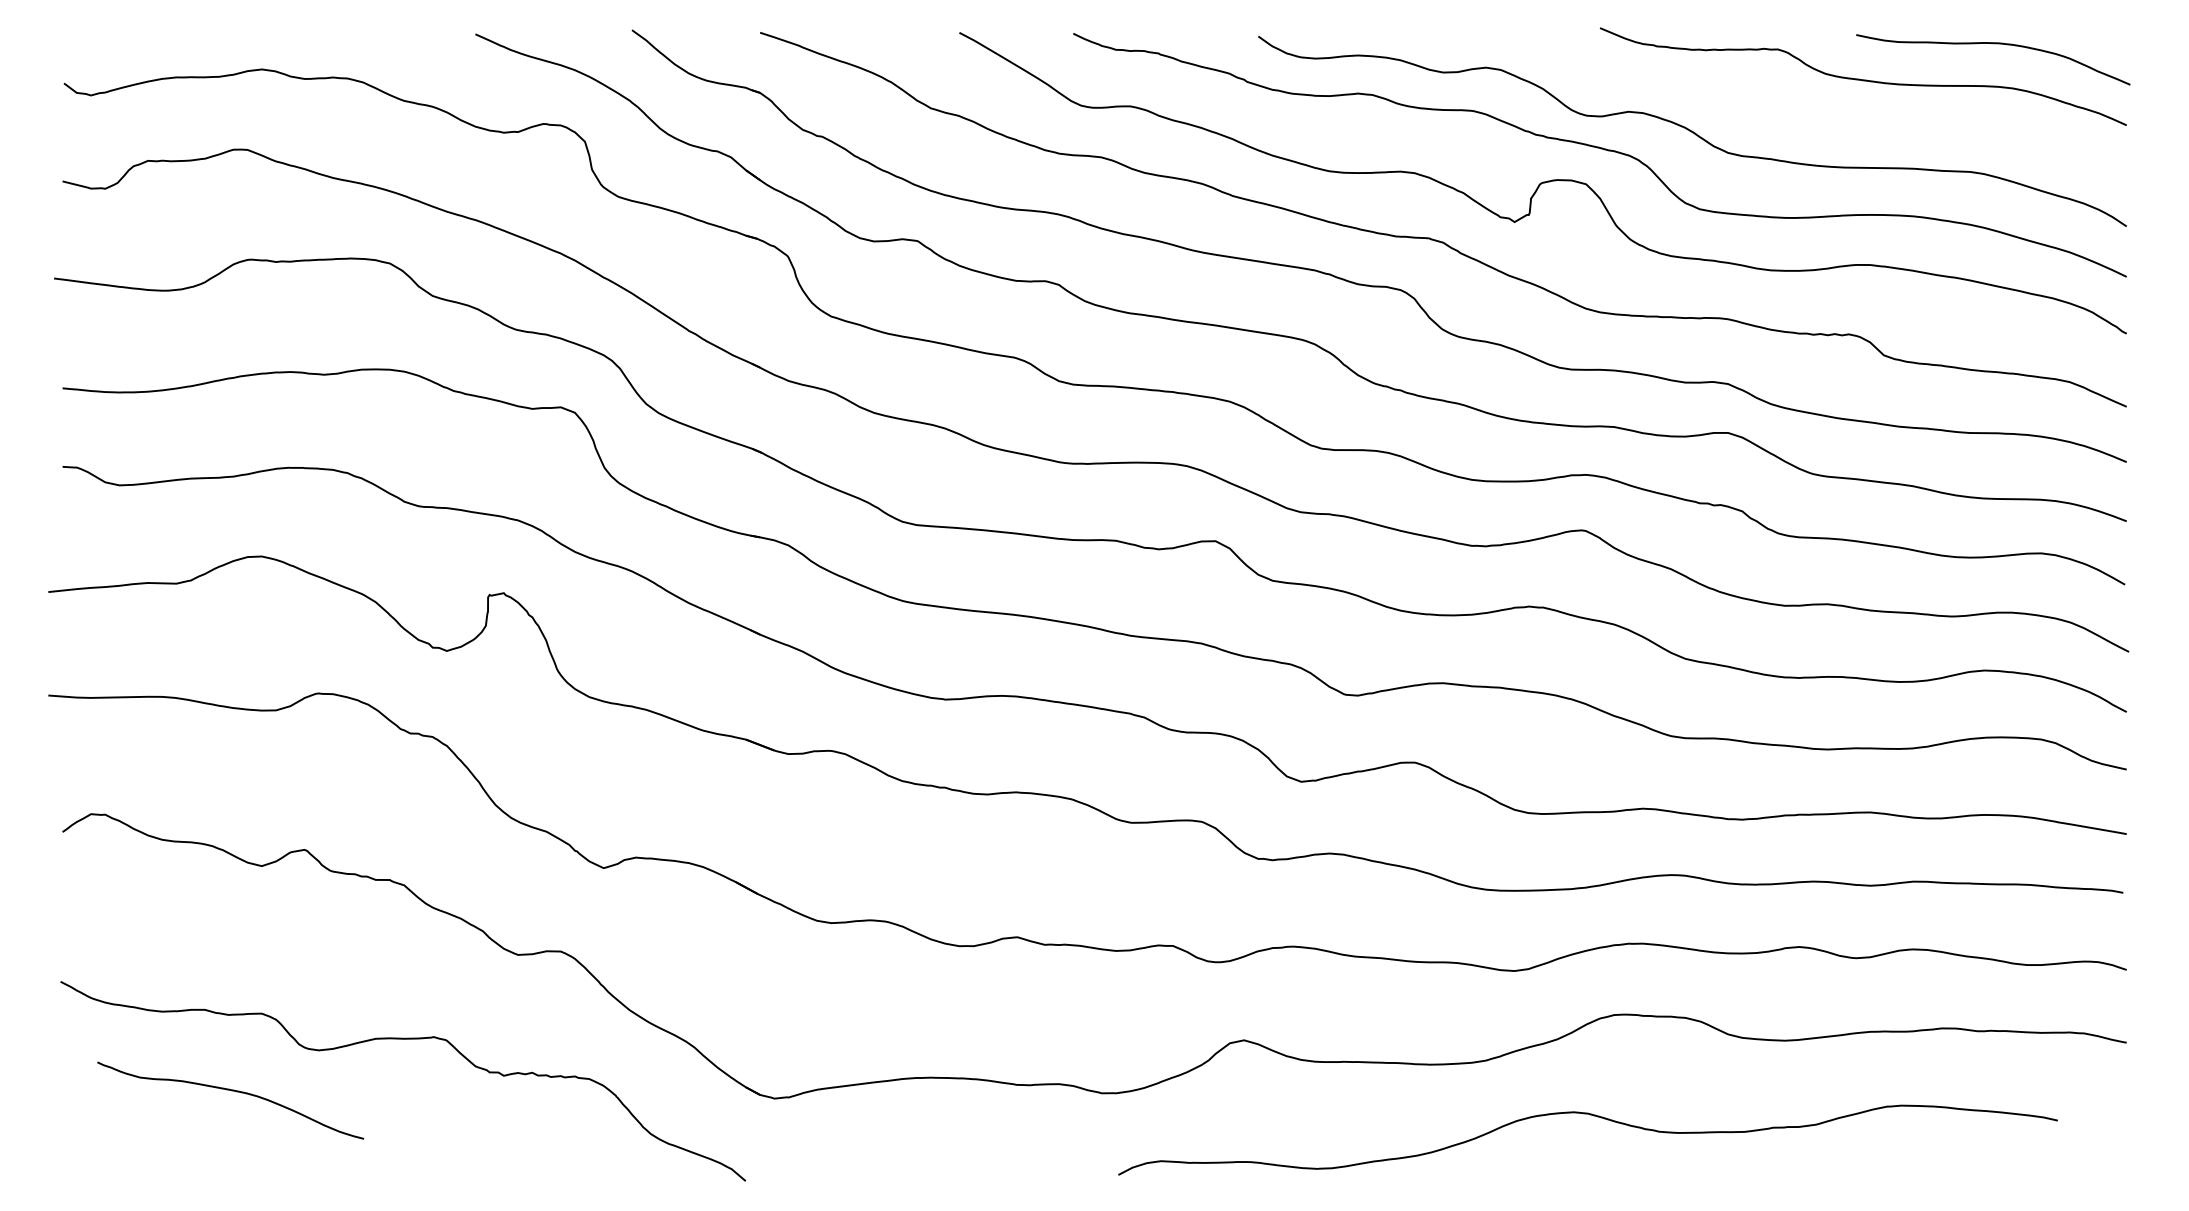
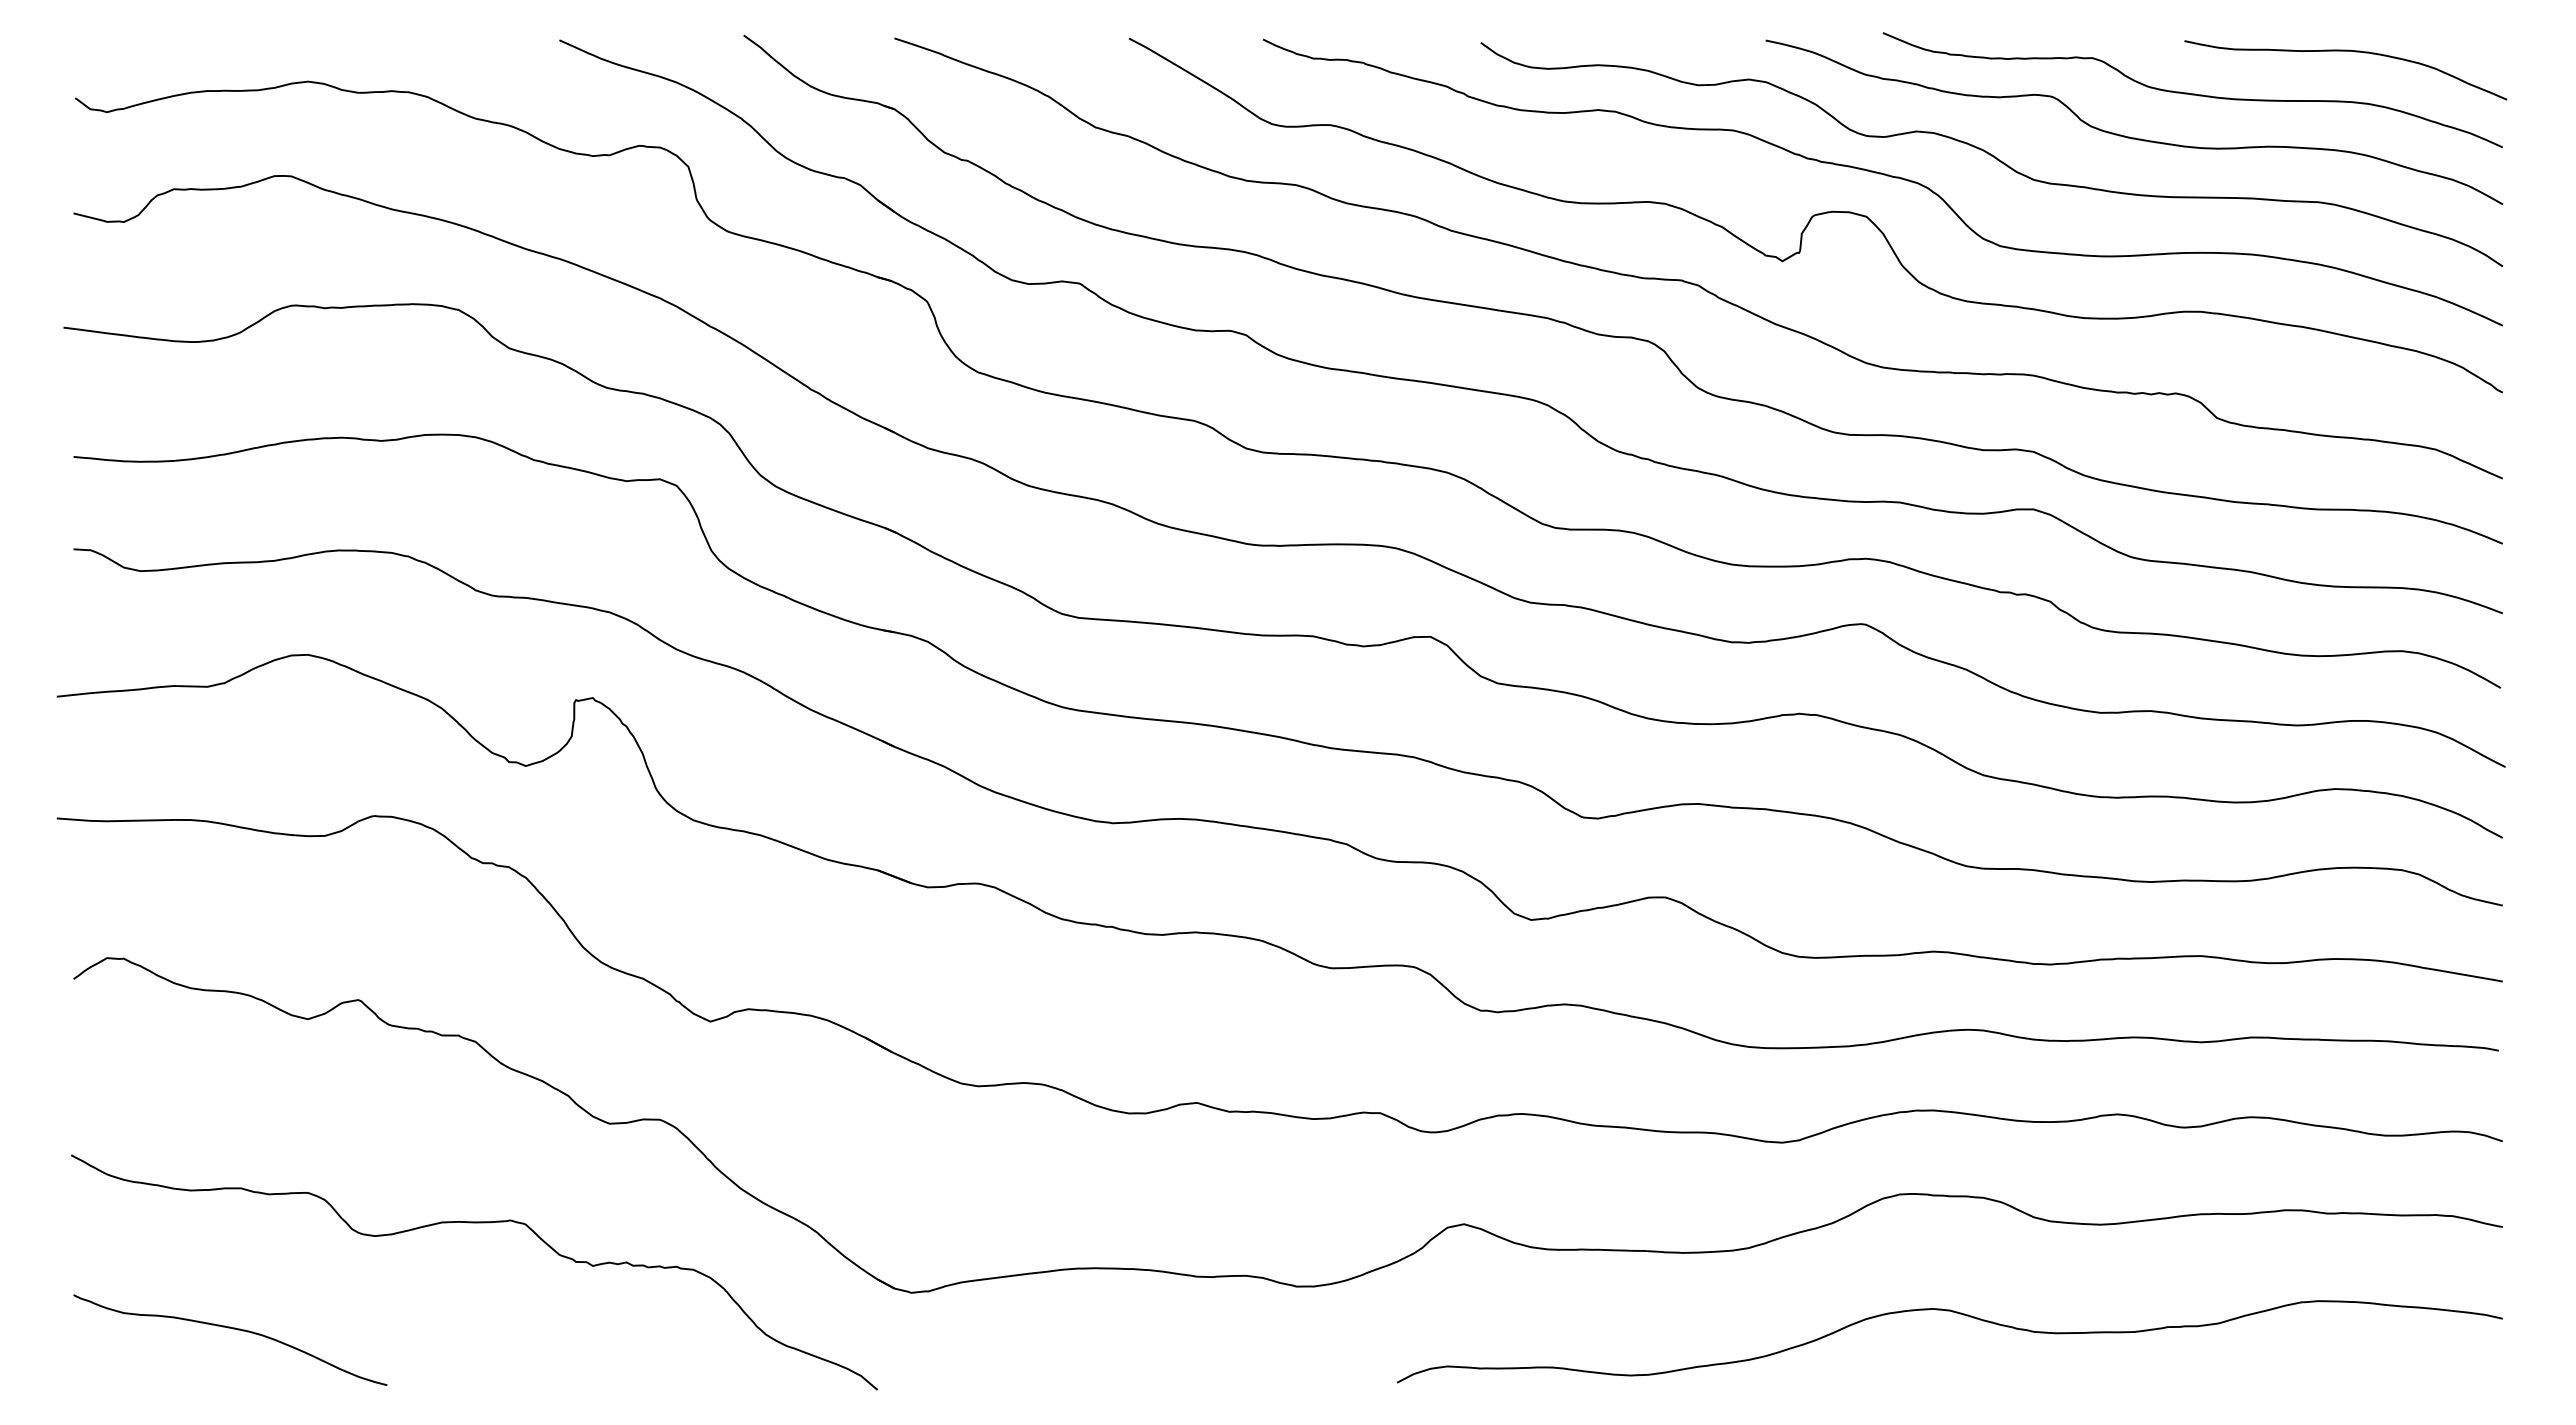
curve: (1809, 116) -> (2129, 136), added
curve: (232, 1091) -> (232, 1329), moved
curve: (1596, 1117) -> (1959, 1314), moved

